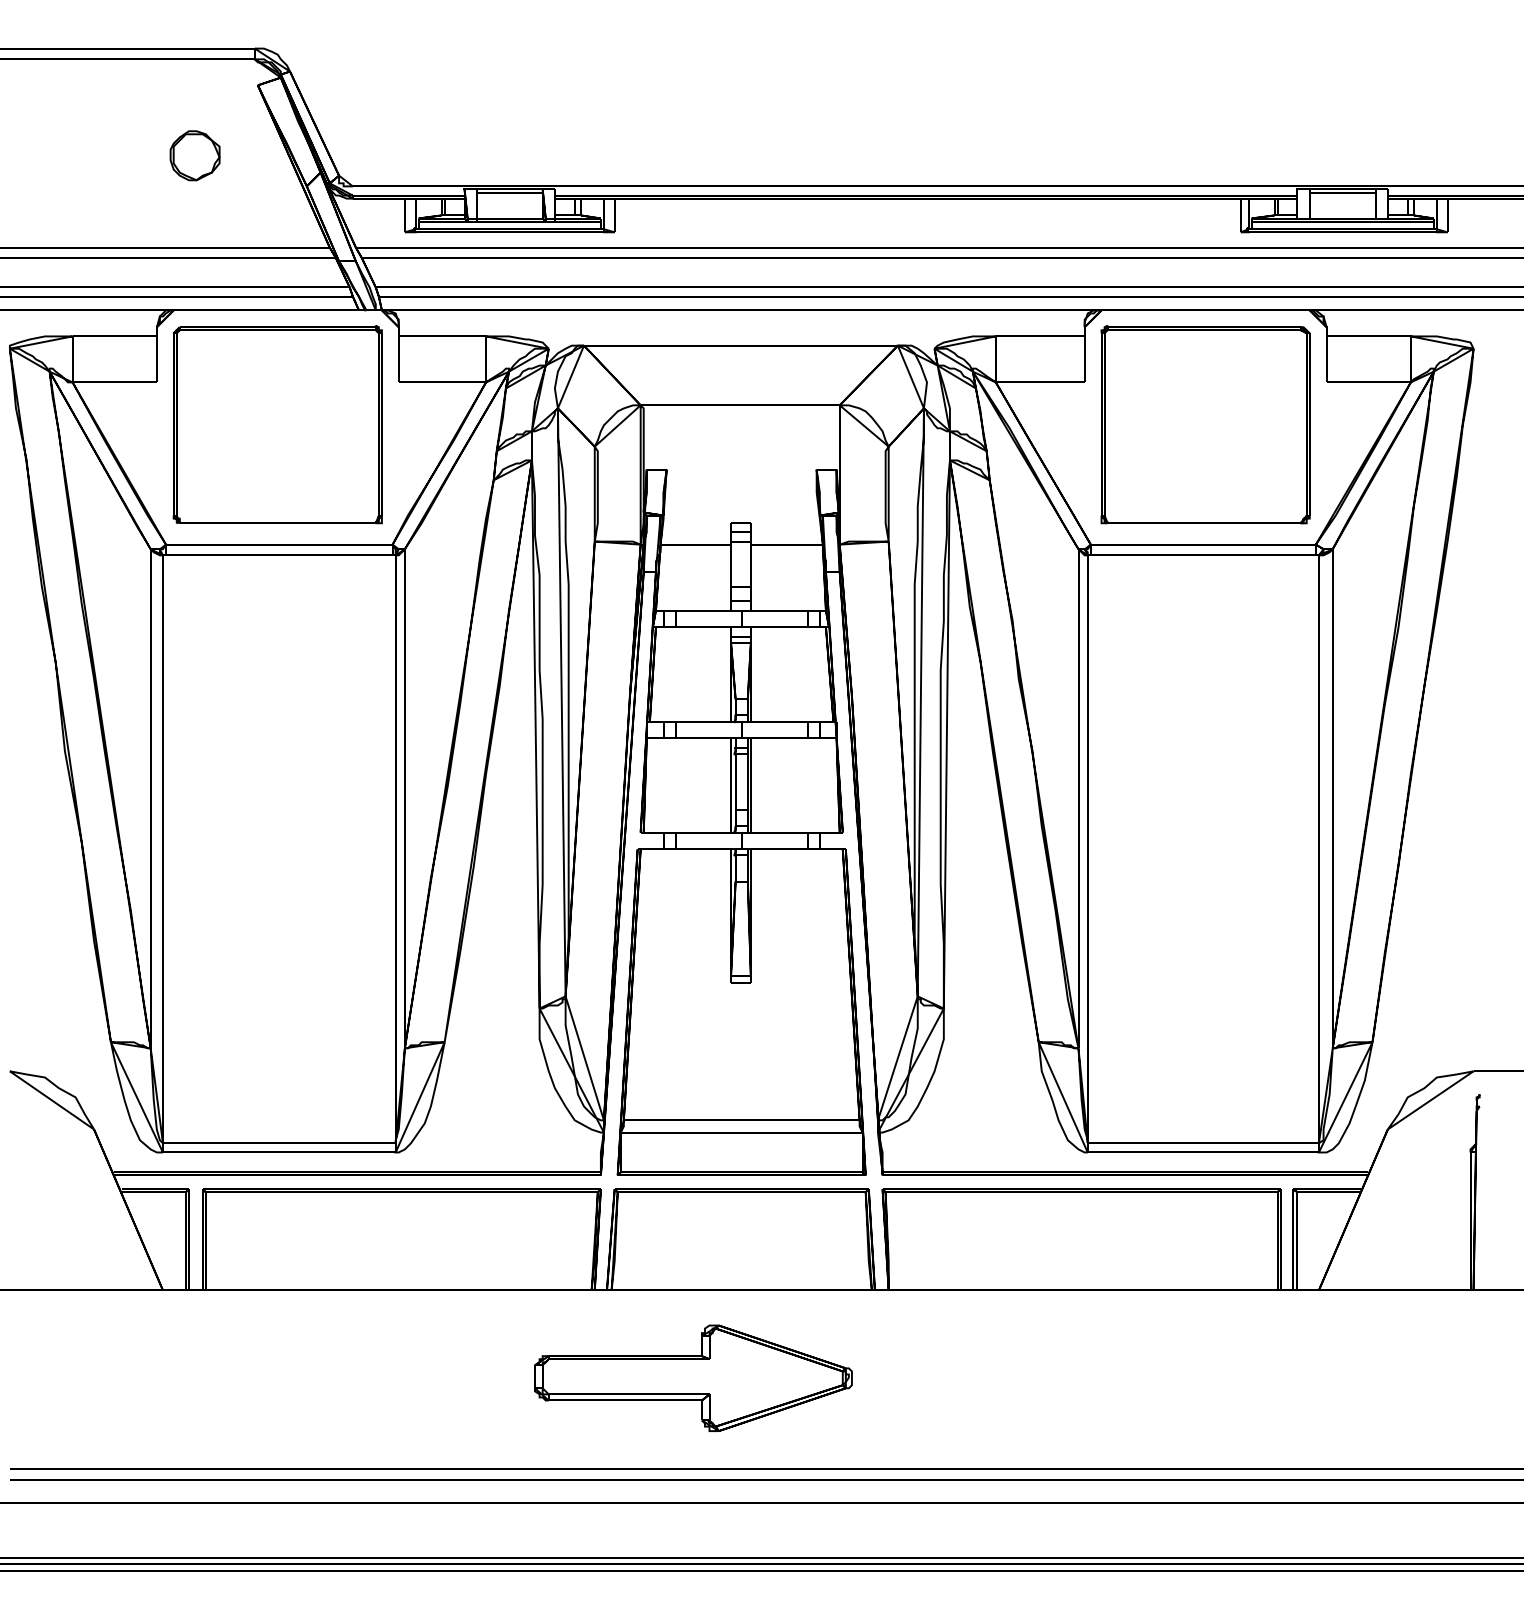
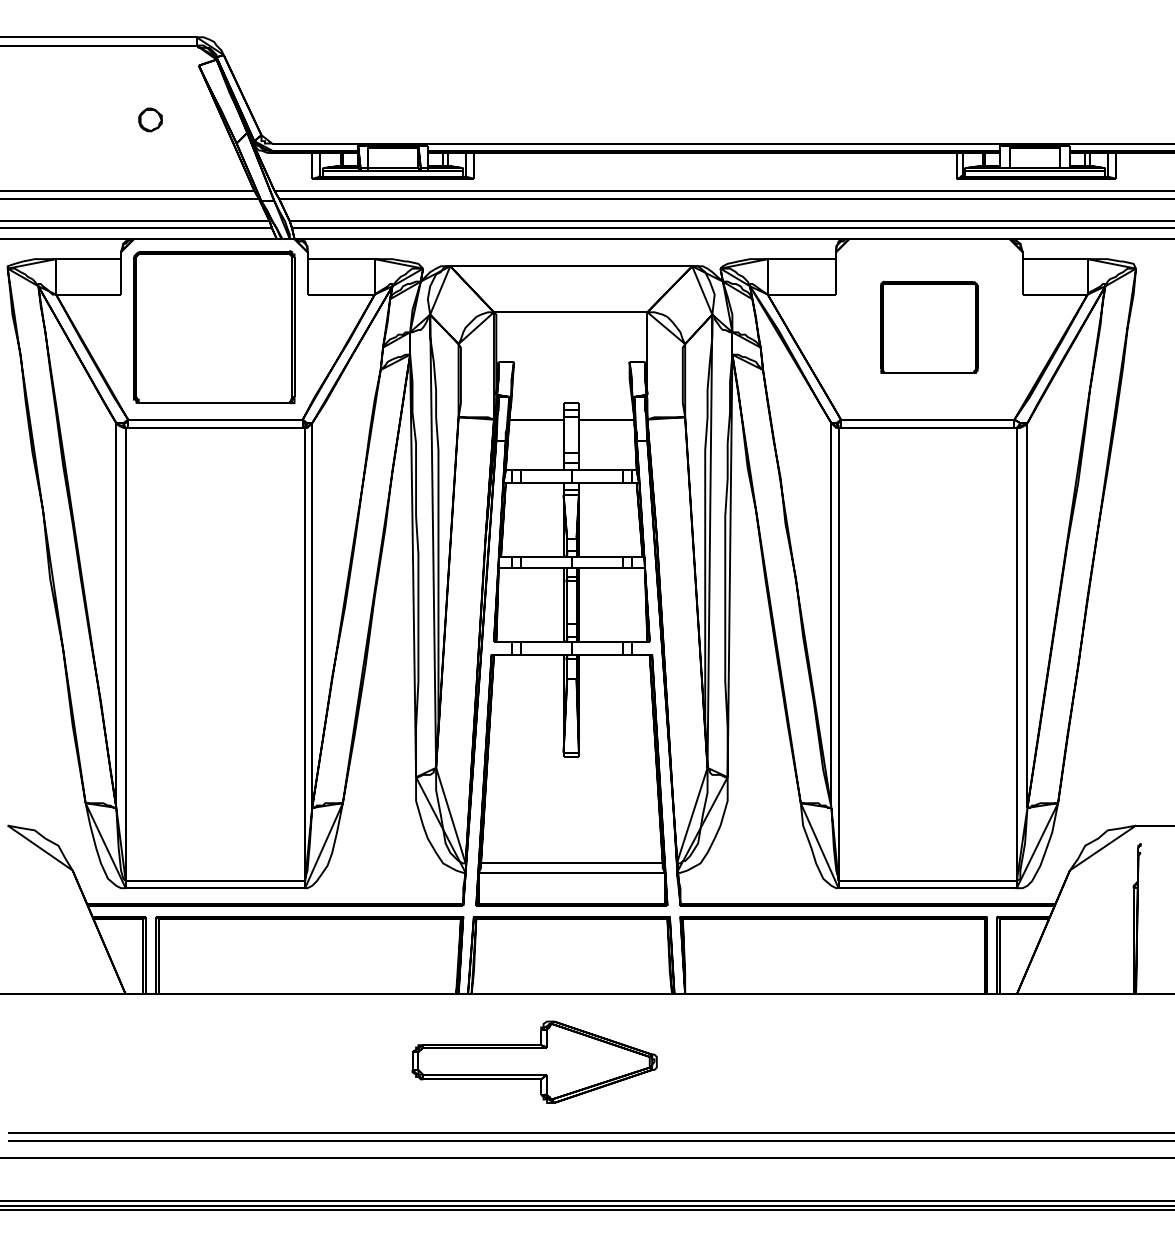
part: (195, 155) -> (150, 119), size x0.6
part: (1205, 425) -> (929, 327), size x0.6

